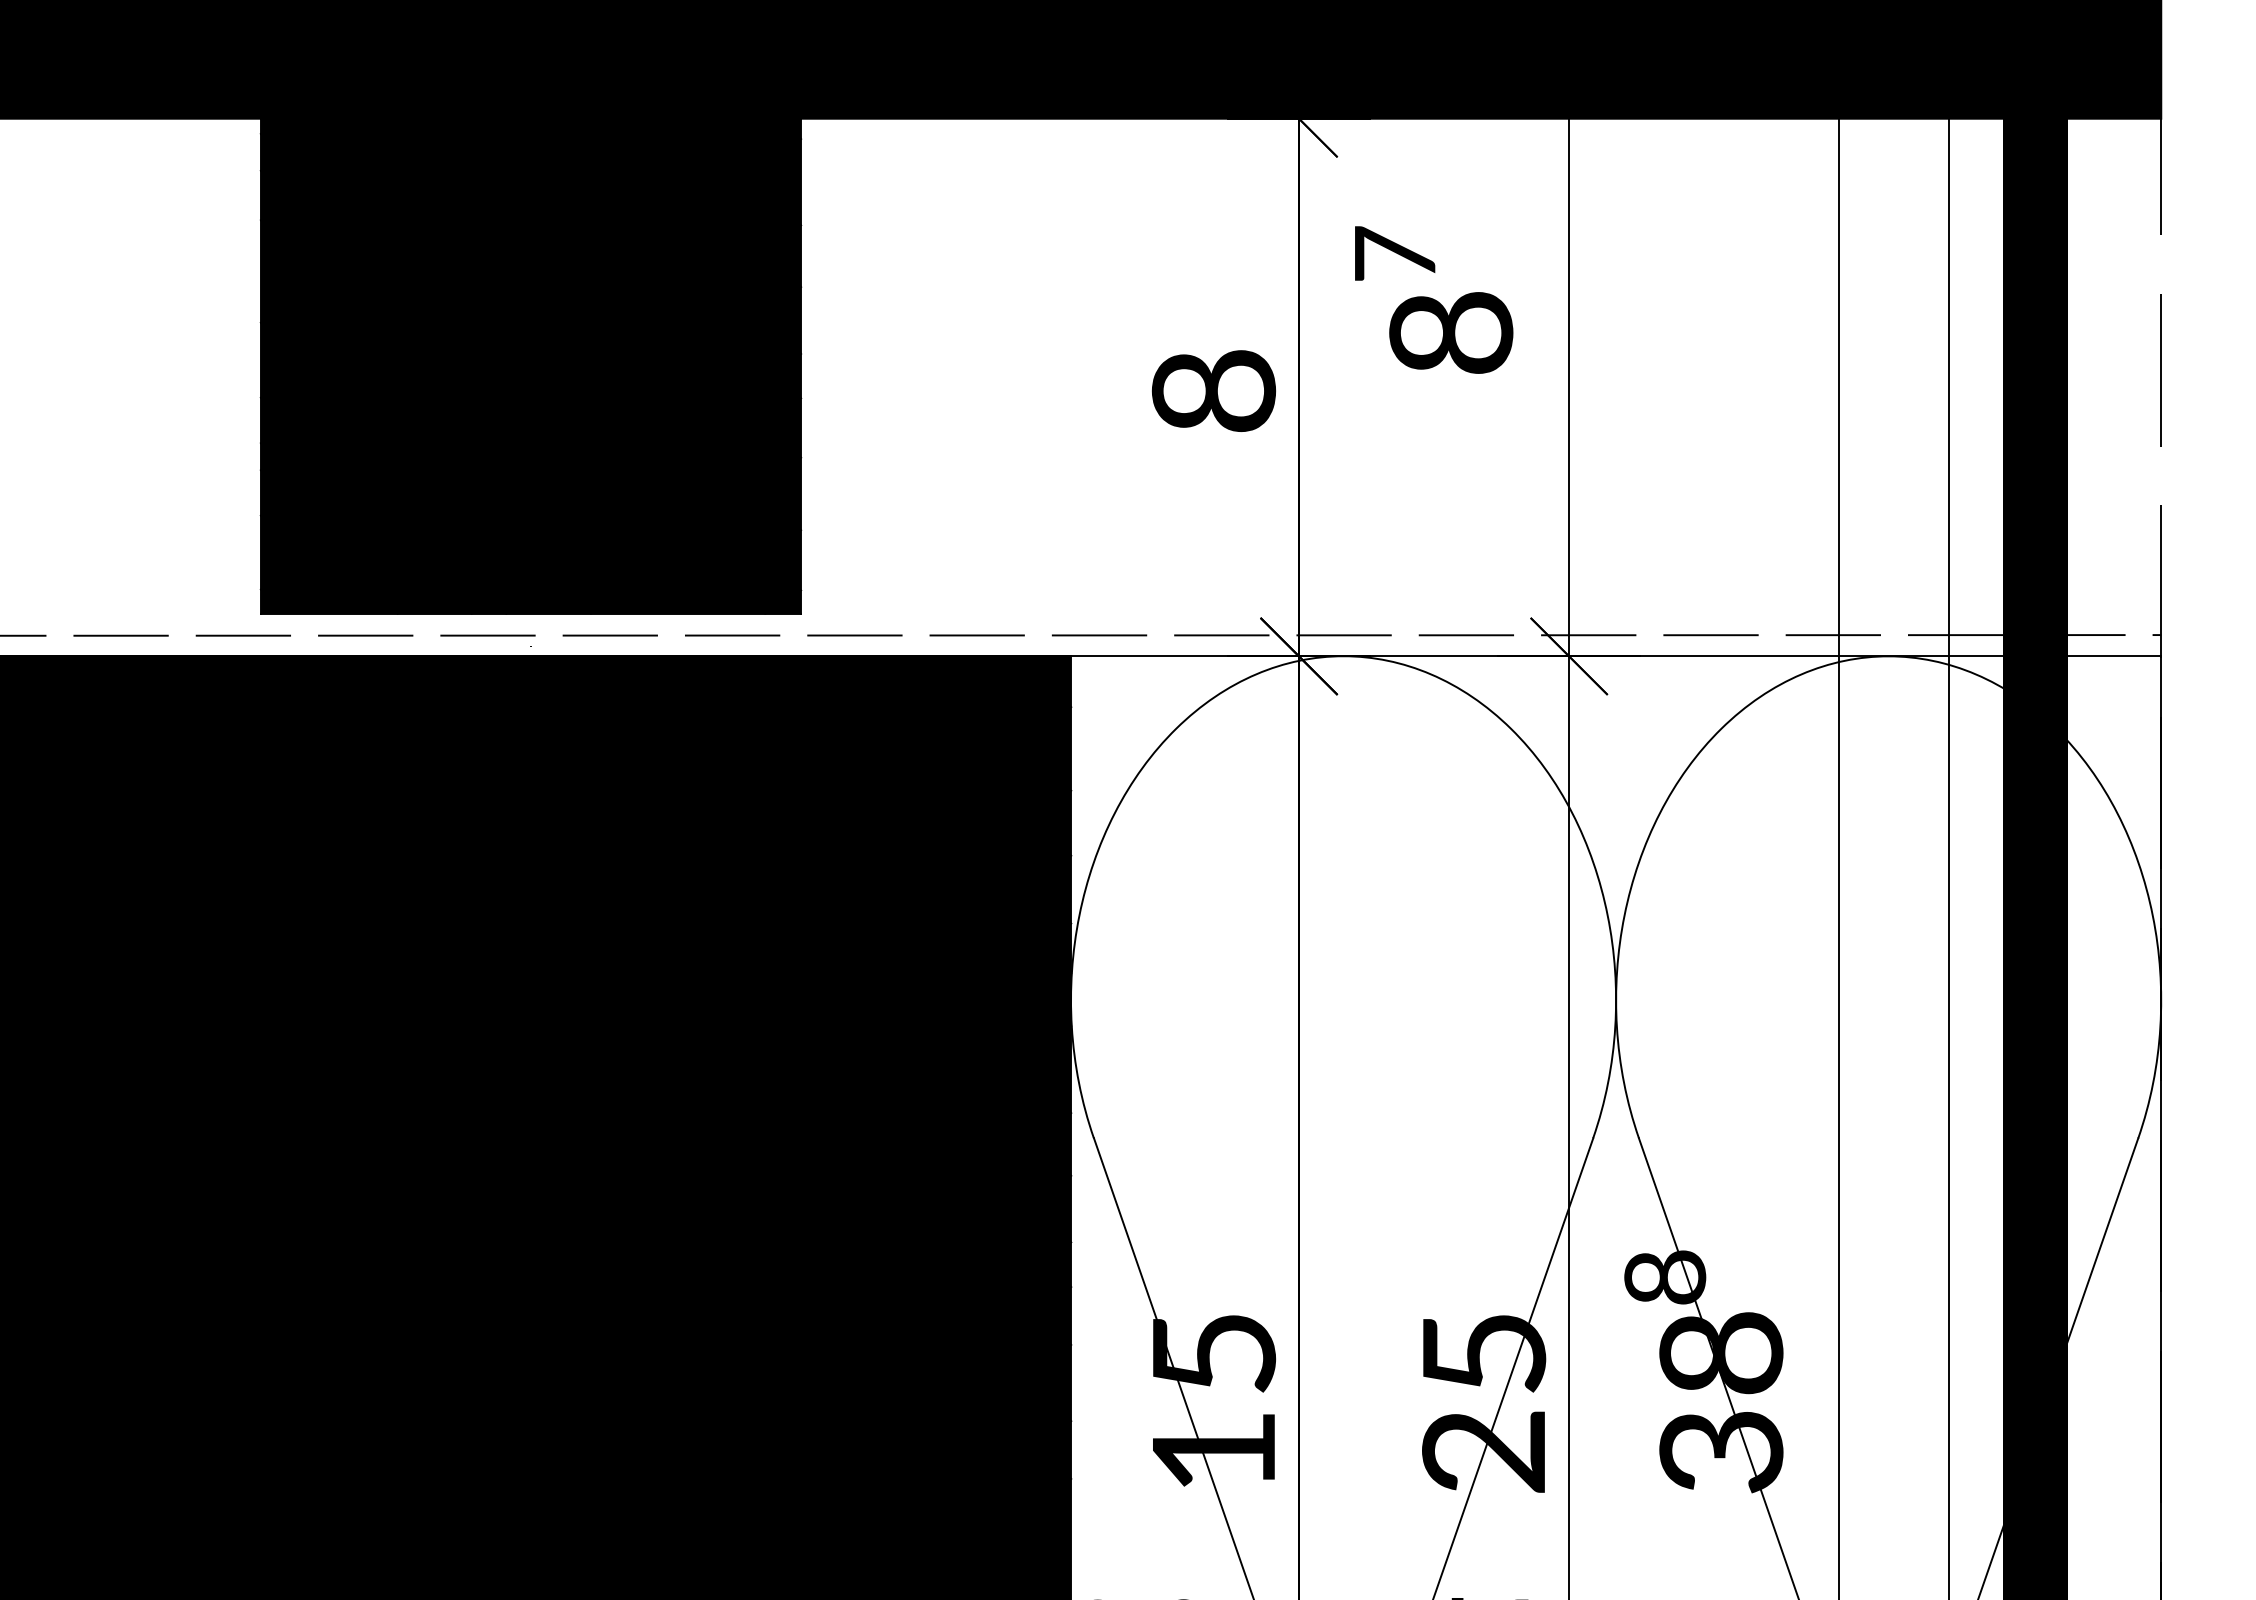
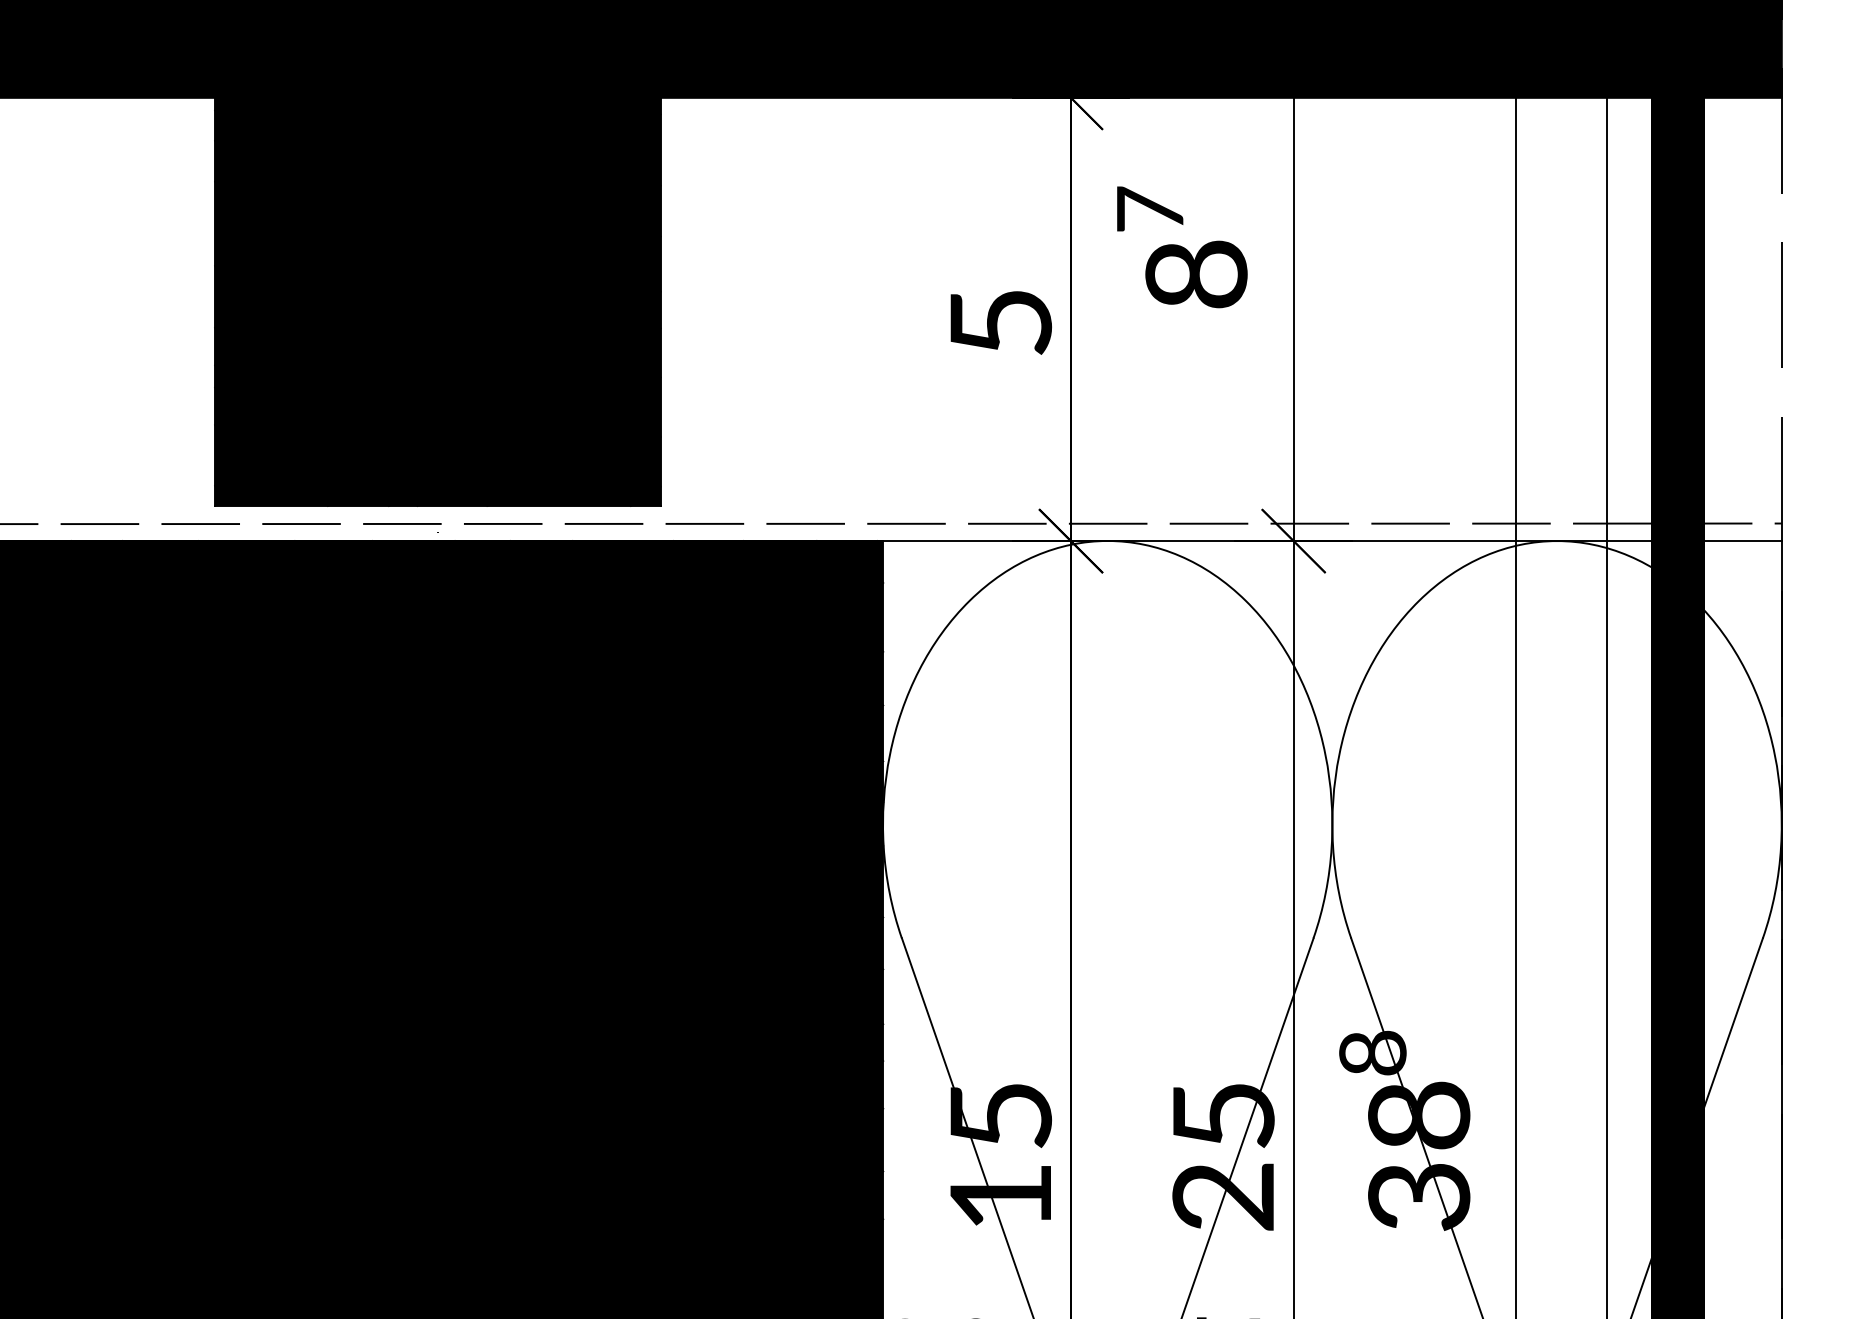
text: (1213, 390) -> (1000, 321), 8 -> 5

